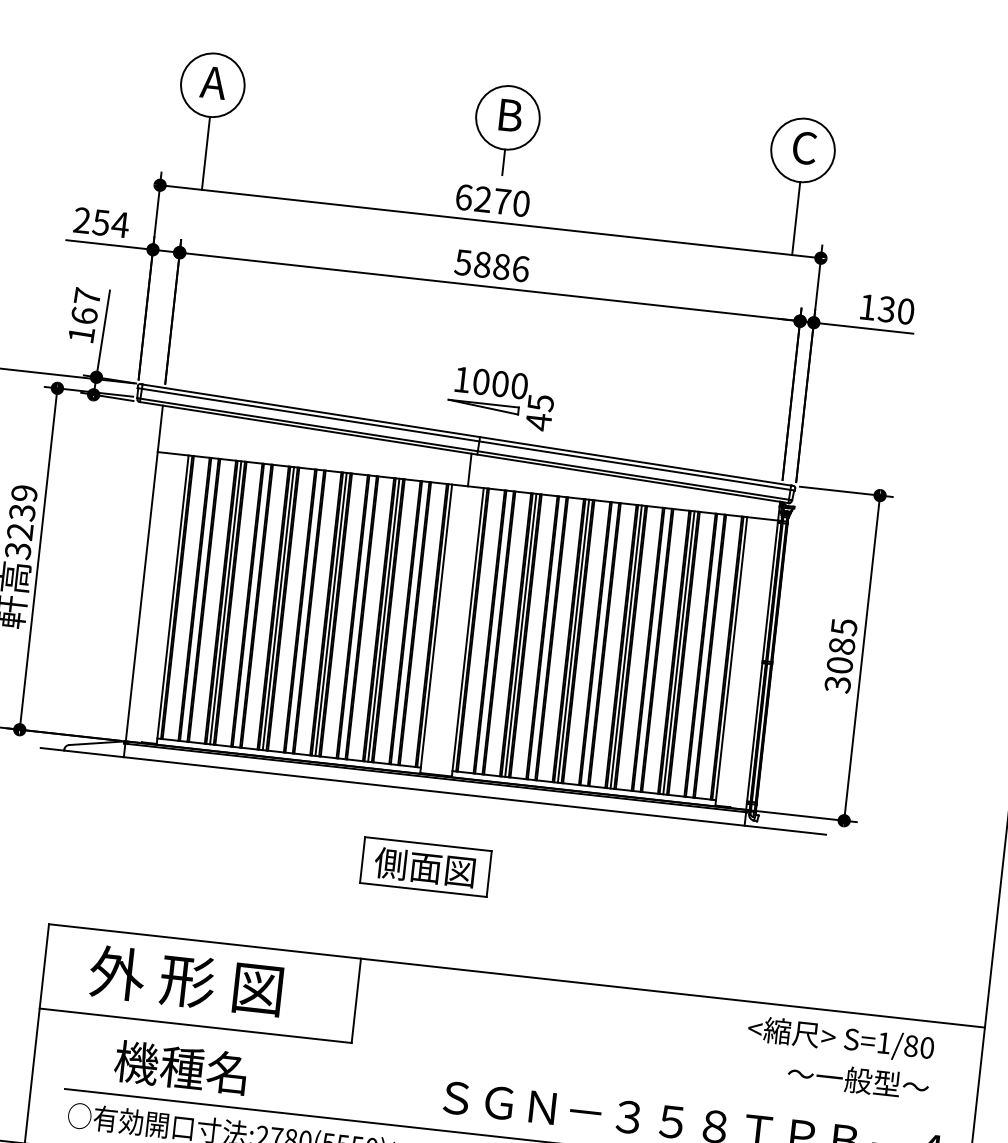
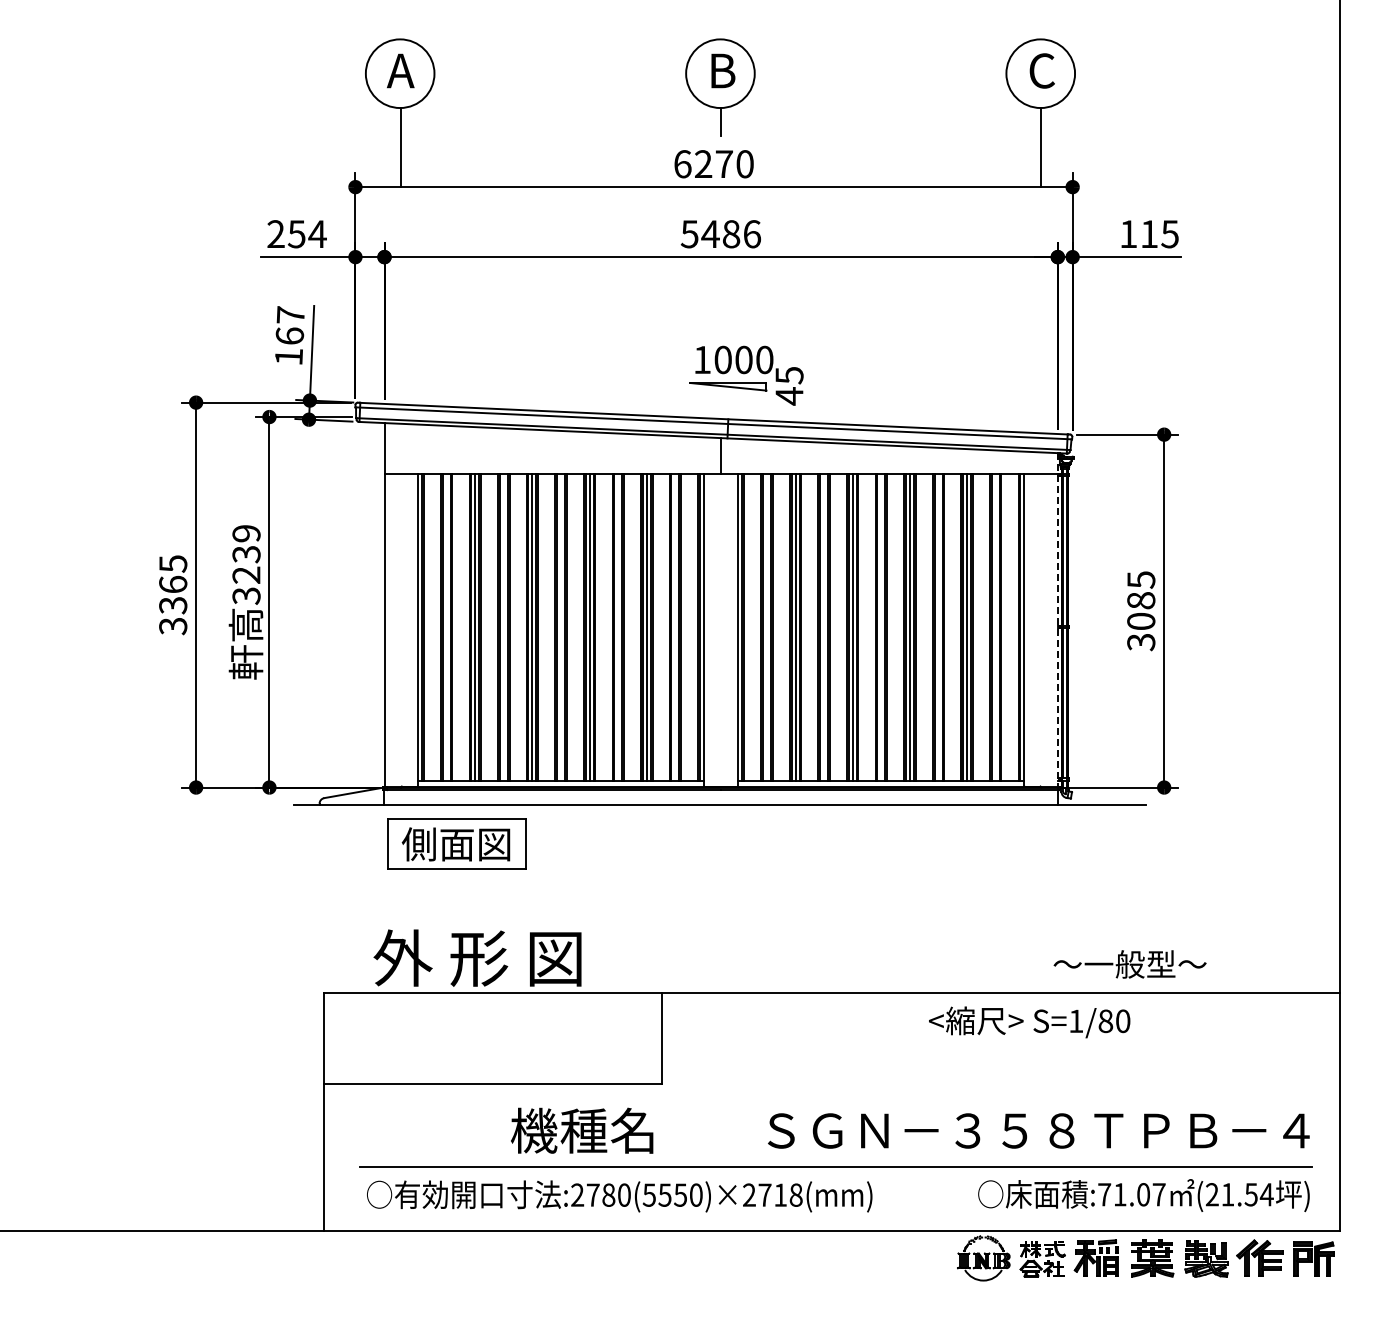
text: (482, 265) -> (710, 234), 5886 -> 5486
text: (896, 310) -> (1159, 234), 130 -> 115
line: (762, 655) -> (1057, 620), solid -> dashed
part: (425, 866) -> (456, 843), moved
text: (186, 980) -> (477, 957), moved
text: (840, 1039) -> (1029, 1022), moved
text: (181, 1067) -> (582, 1130), moved
text: (857, 1080) -> (1129, 964), moved

